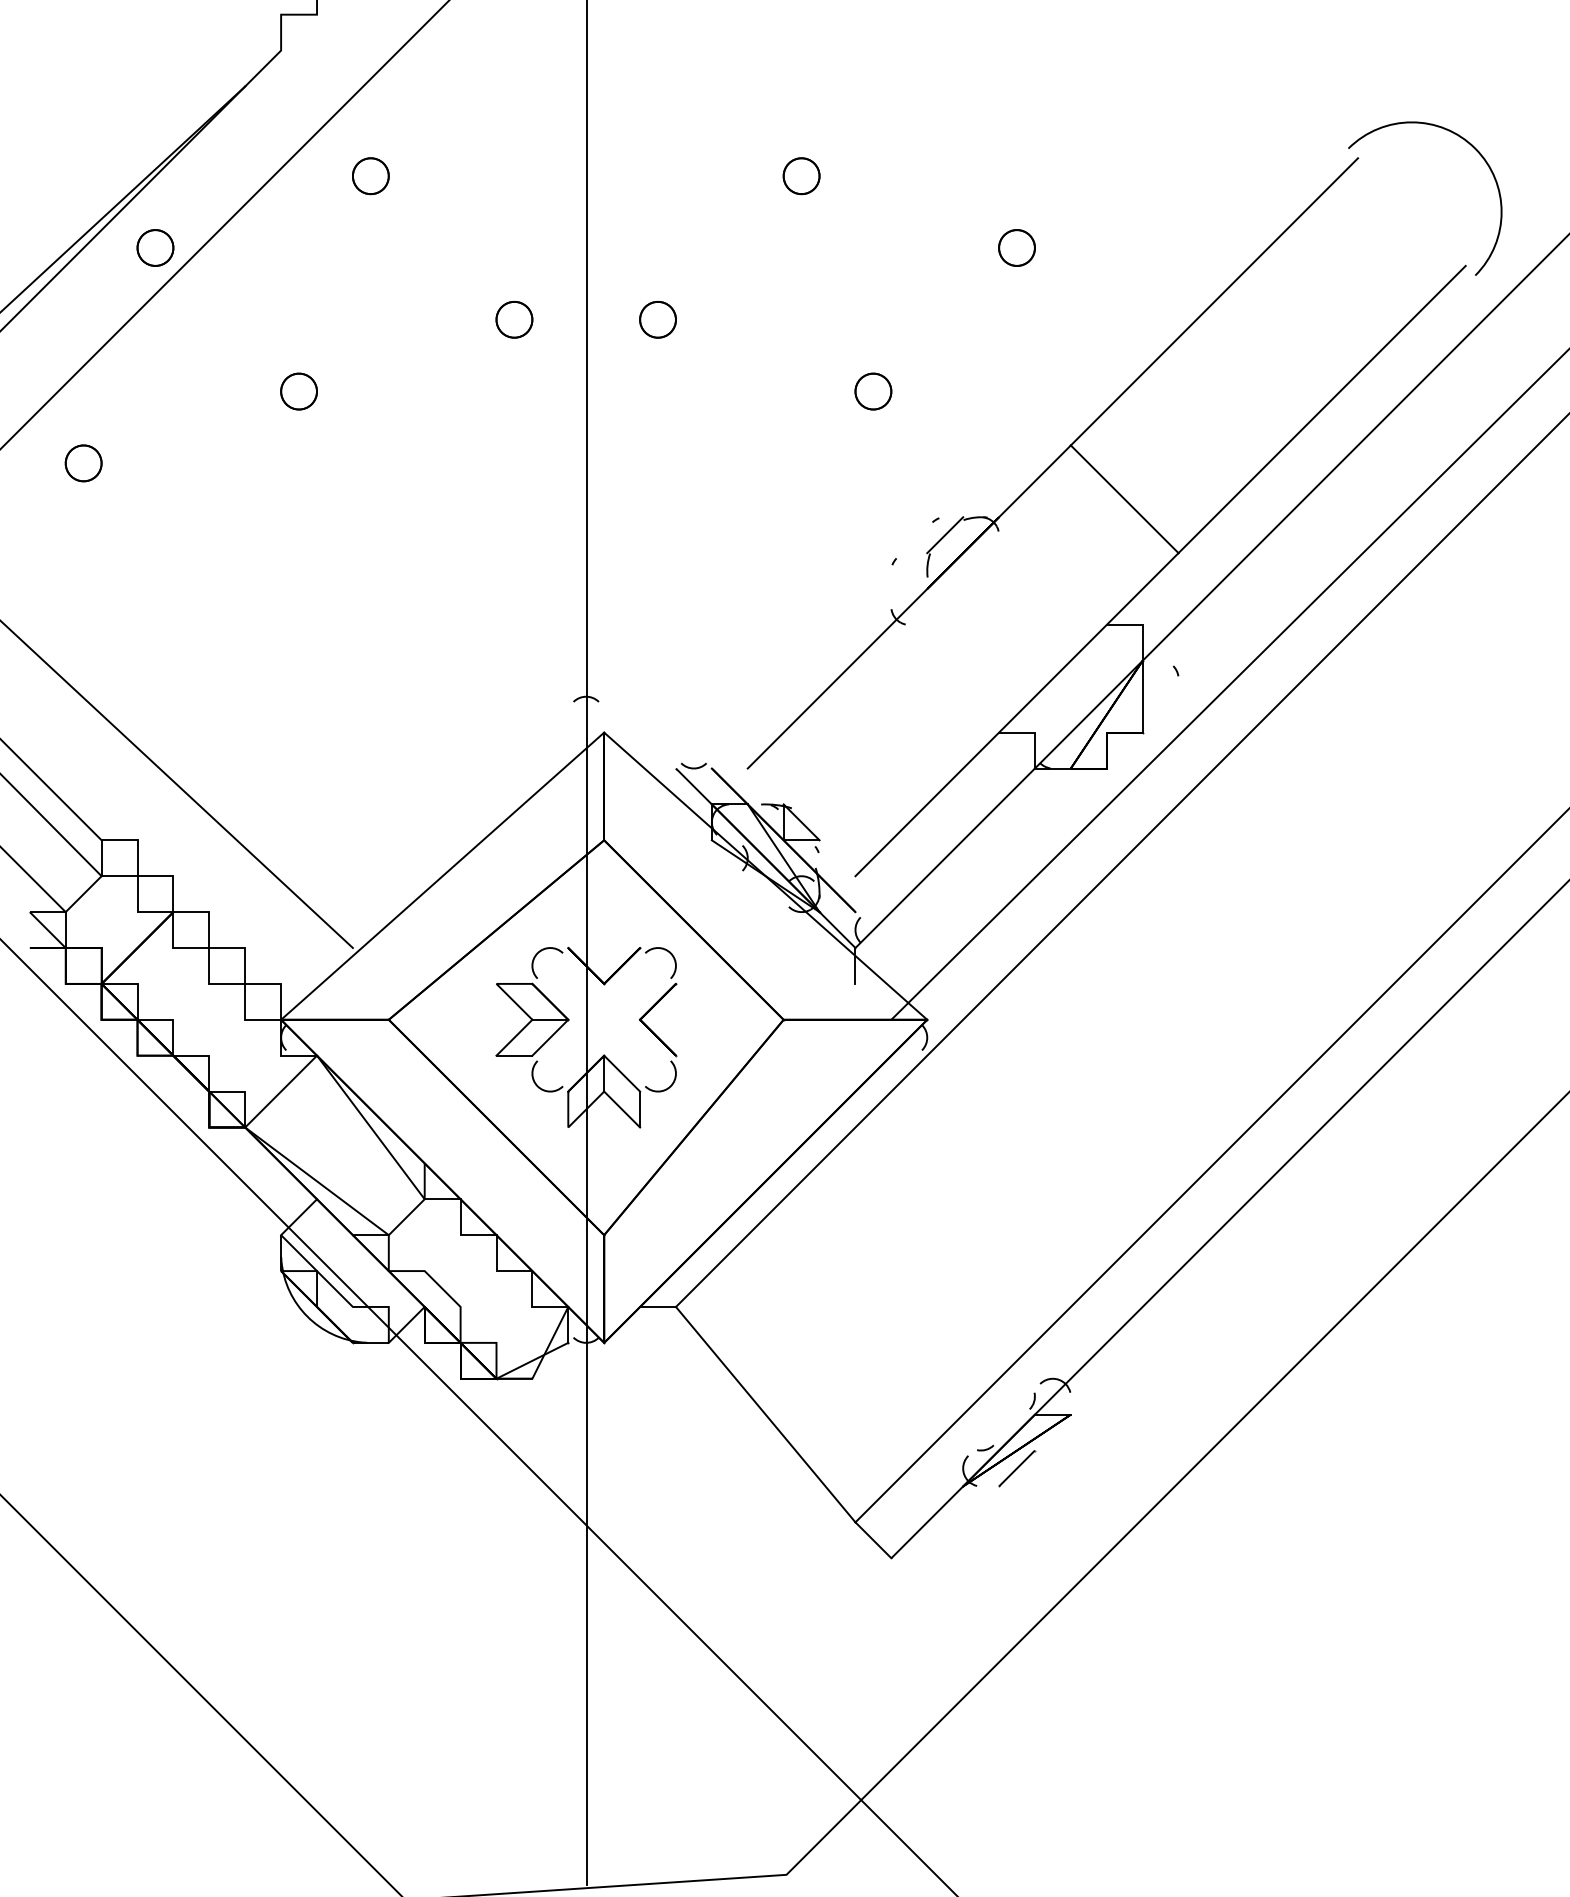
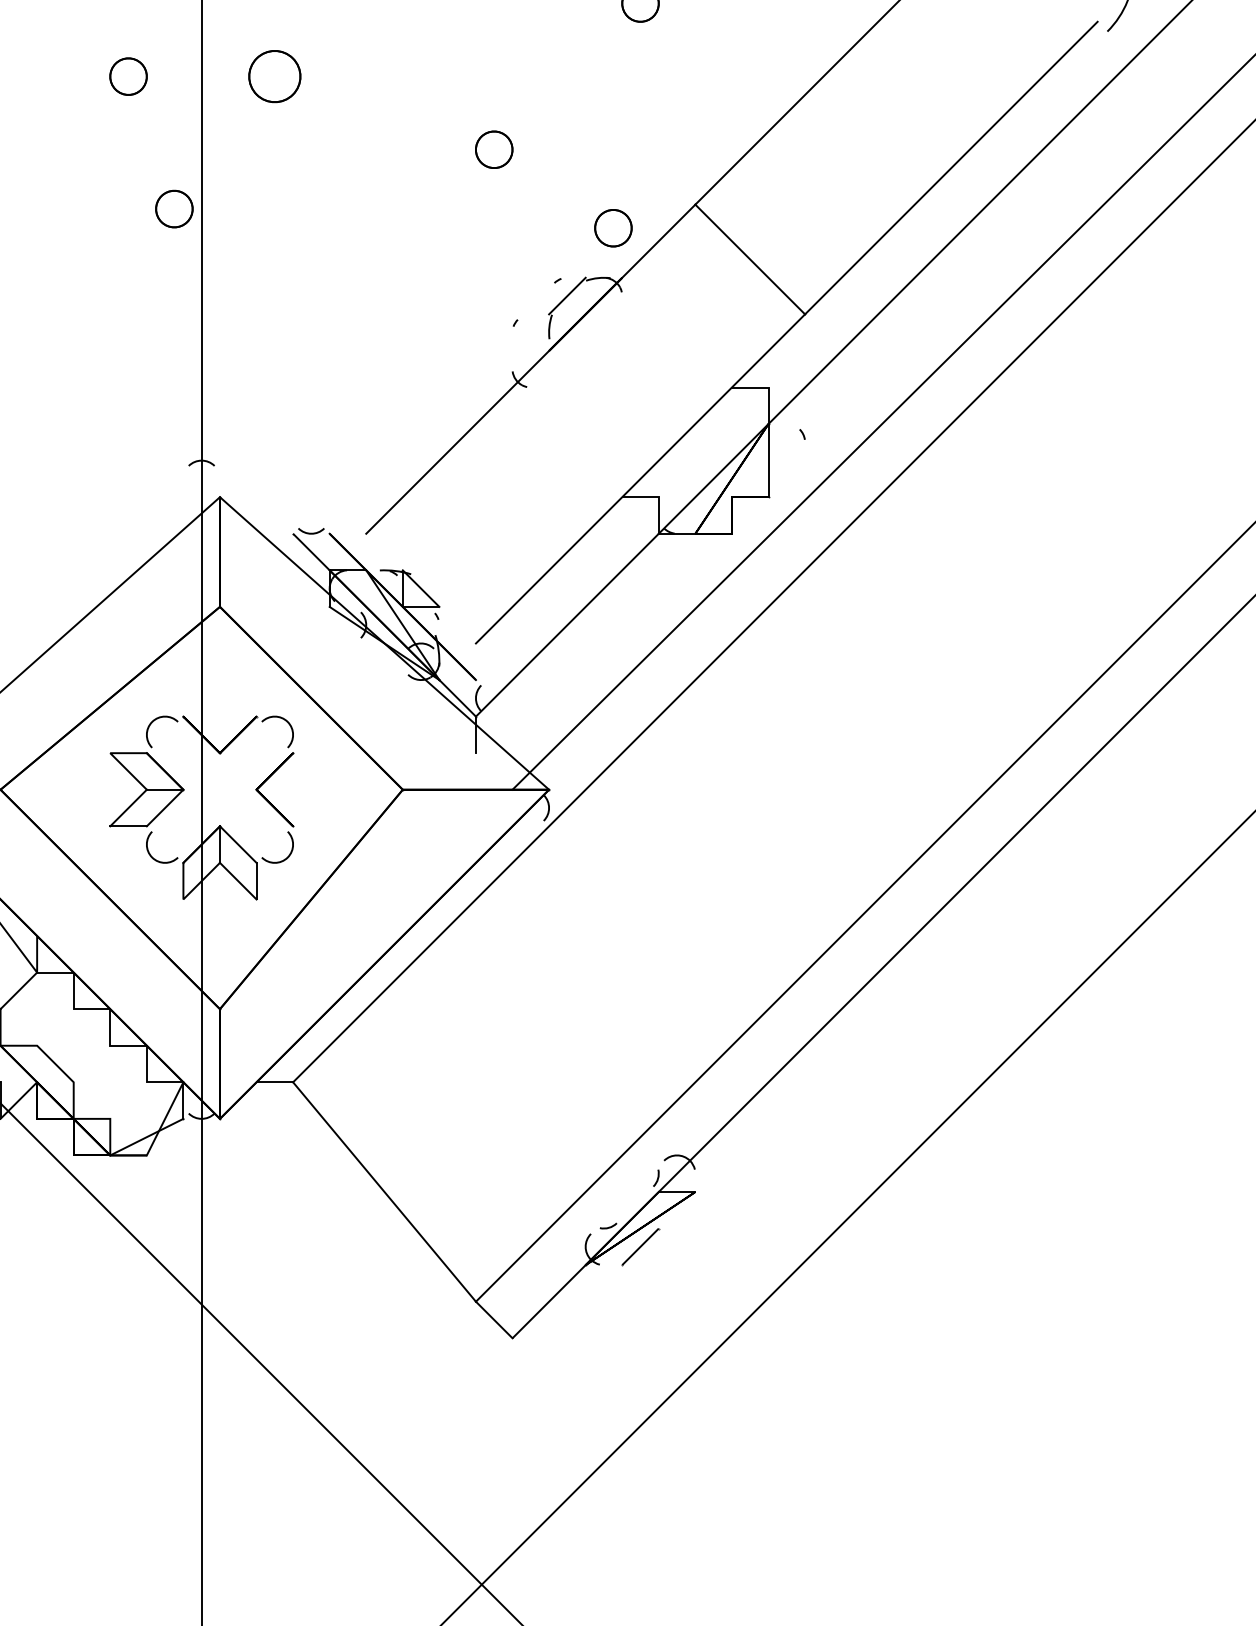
part: (657, 319) -> (274, 76), size x1.4
part: (559, 449) -> (174, 208), added
part: (990, 468) -> (613, 228), added

